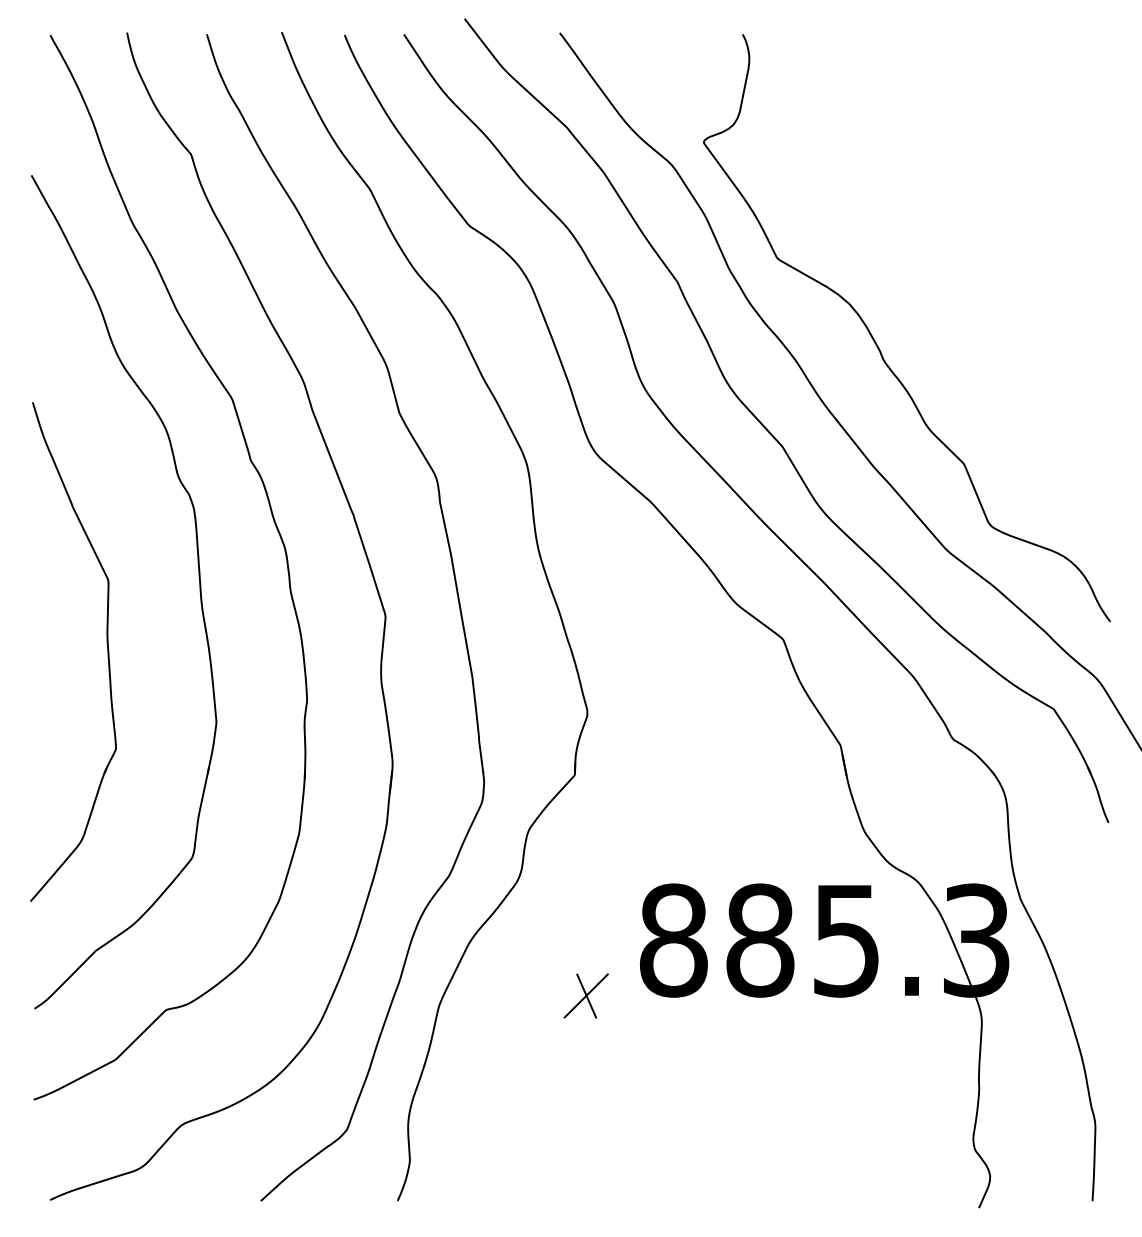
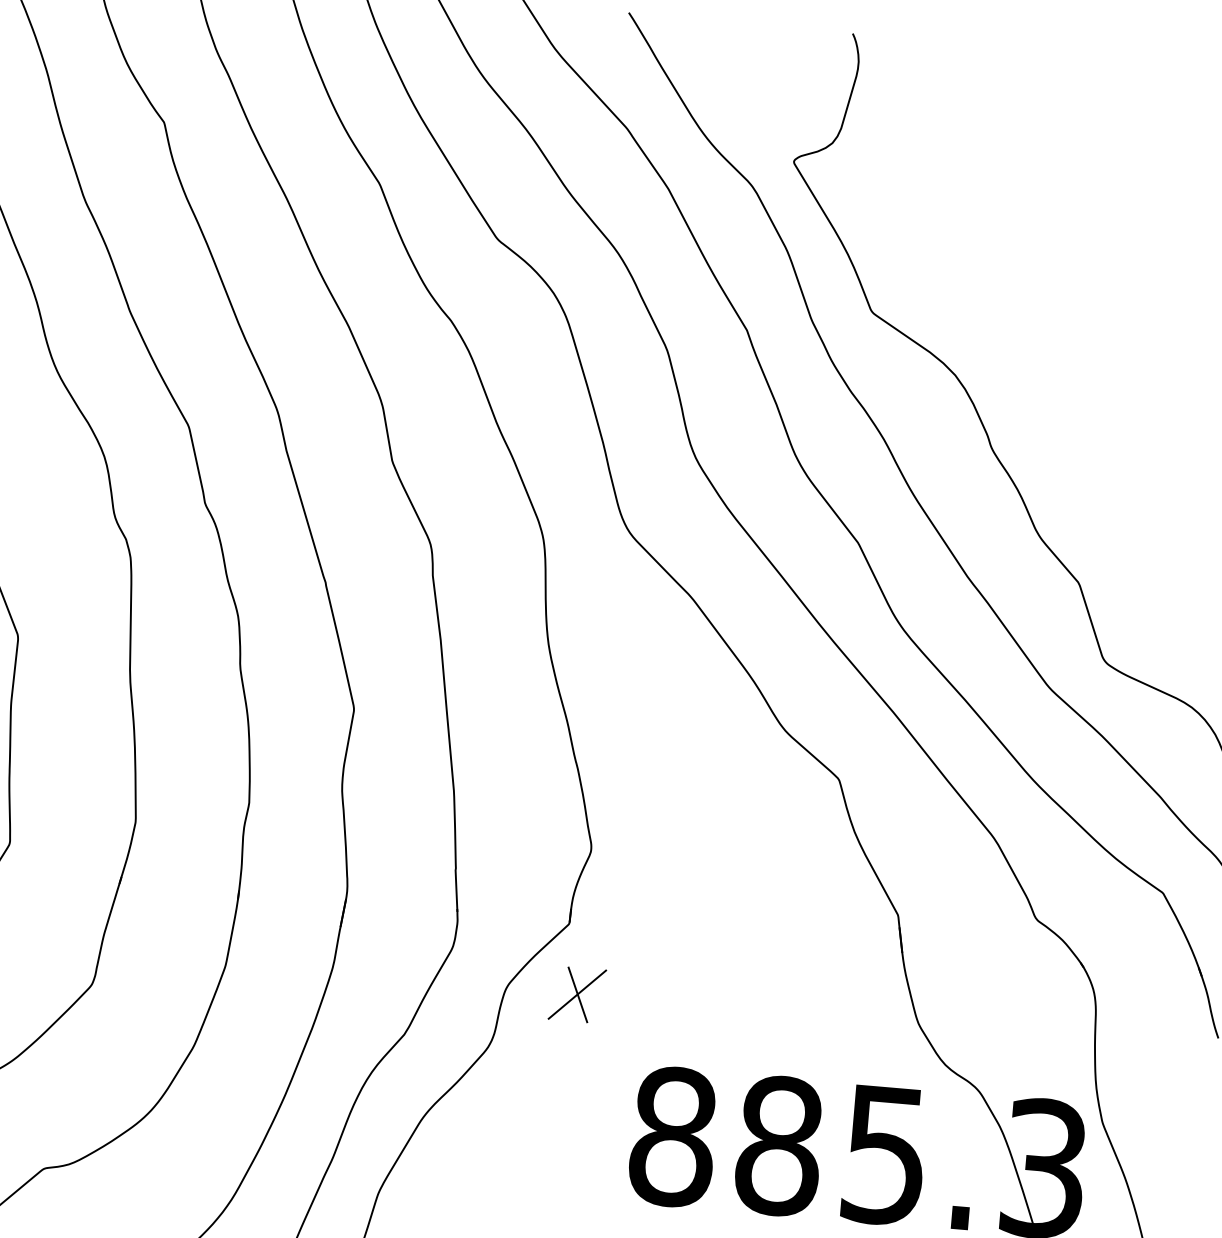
part: (585, 995) -> (576, 994), moved

